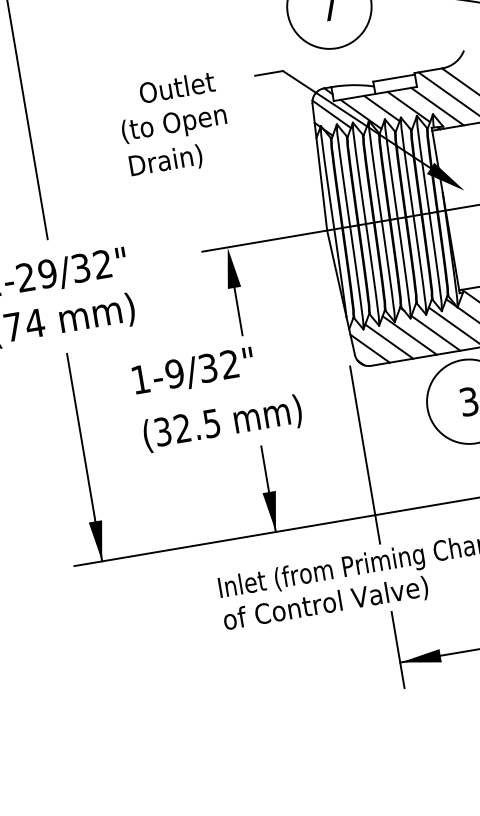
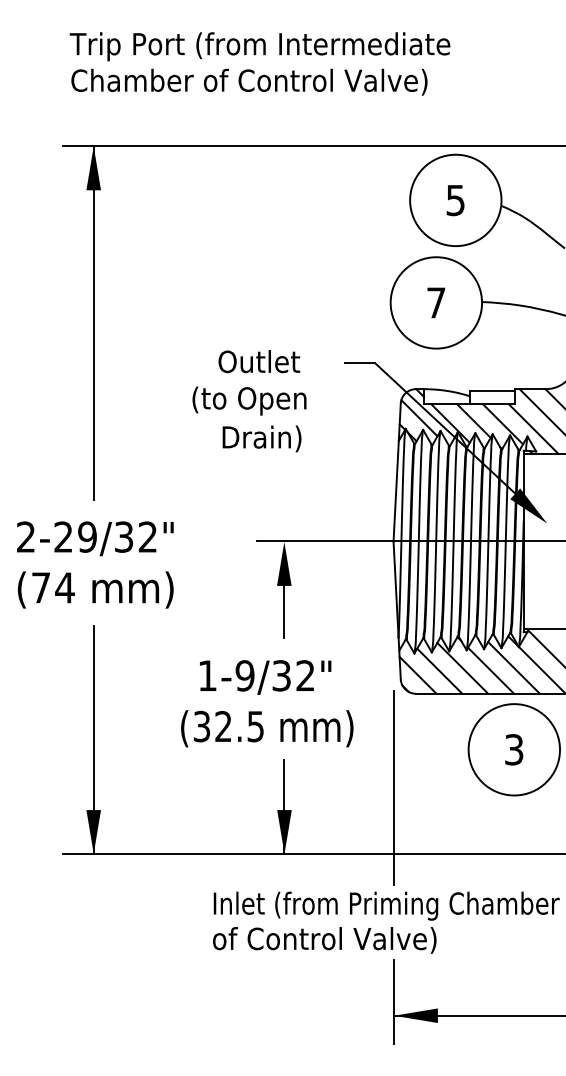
text: (165, 161) -> (261, 438), moved
text: (193, 372) -> (265, 677), moved
text: (222, 423) -> (267, 728), moved

